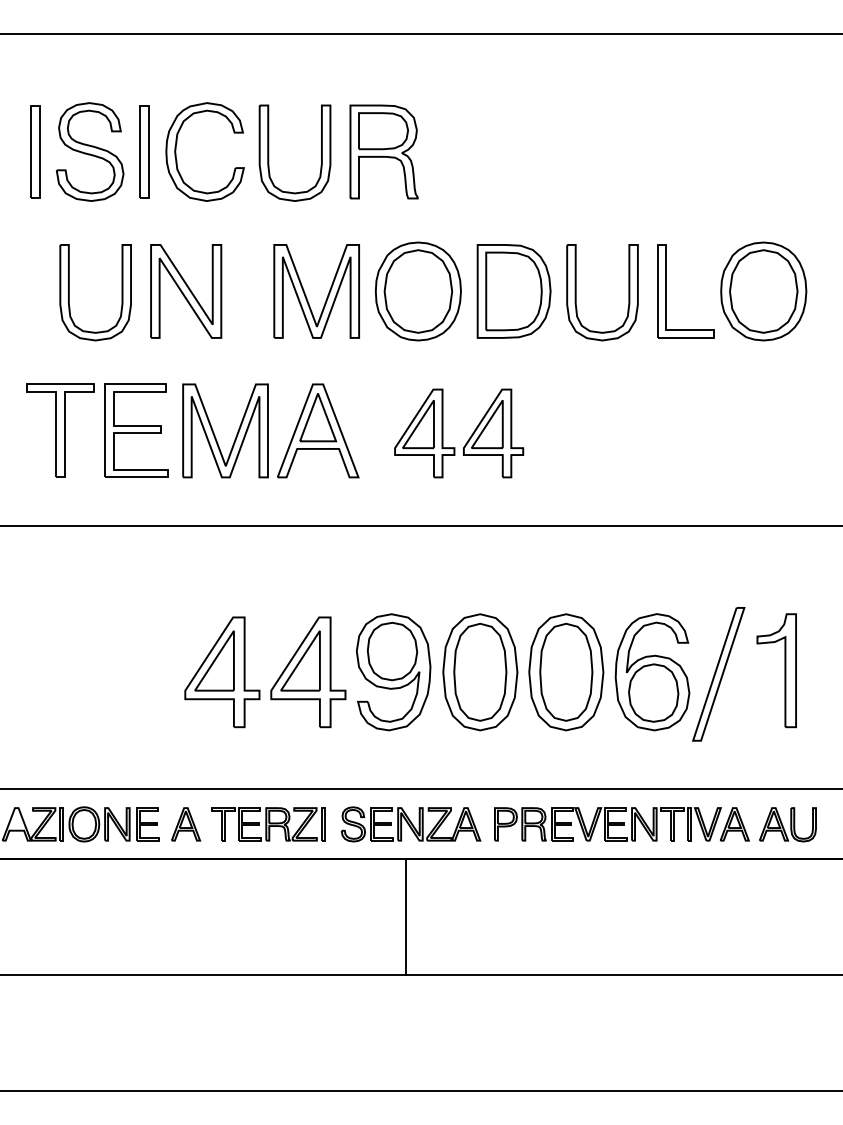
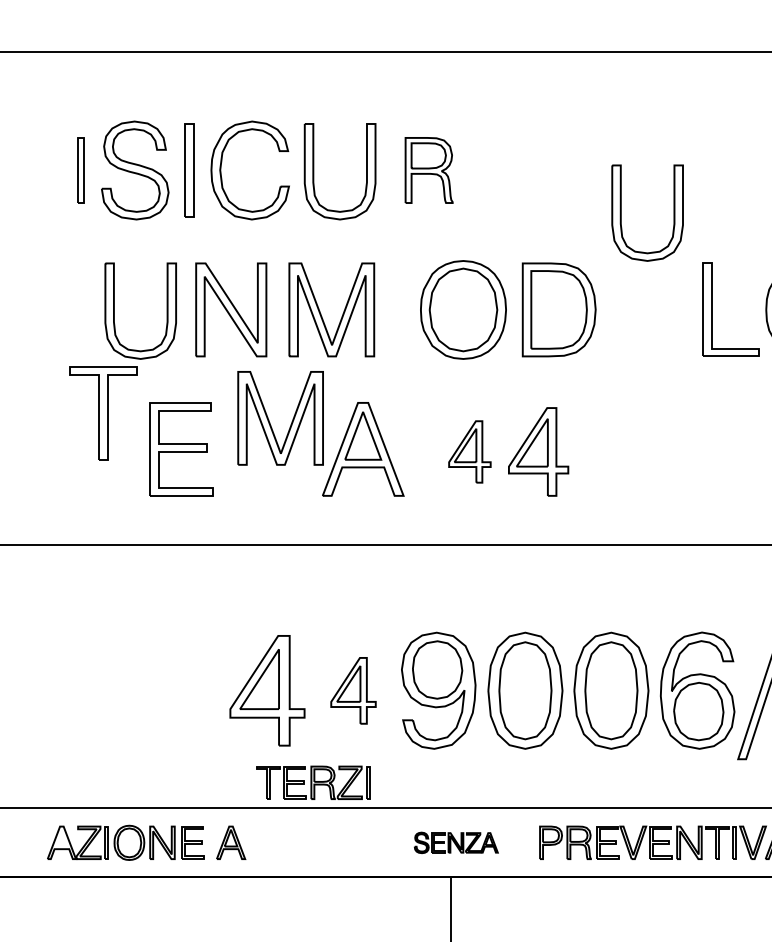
part: (35, 151) -> (80, 169), size x0.7
part: (383, 151) -> (428, 169), size x0.7
part: (576, 292) -> (621, 212), moved
part: (306, 295) -> (321, 313), moved
part: (60, 430) -> (103, 412), moved
part: (214, 432) -> (269, 419), moved
part: (424, 433) -> (469, 451), size x0.7
part: (308, 672) -> (353, 690), size x0.6
part: (268, 824) -> (313, 782), moved
part: (411, 824) -> (456, 842), size x0.6

